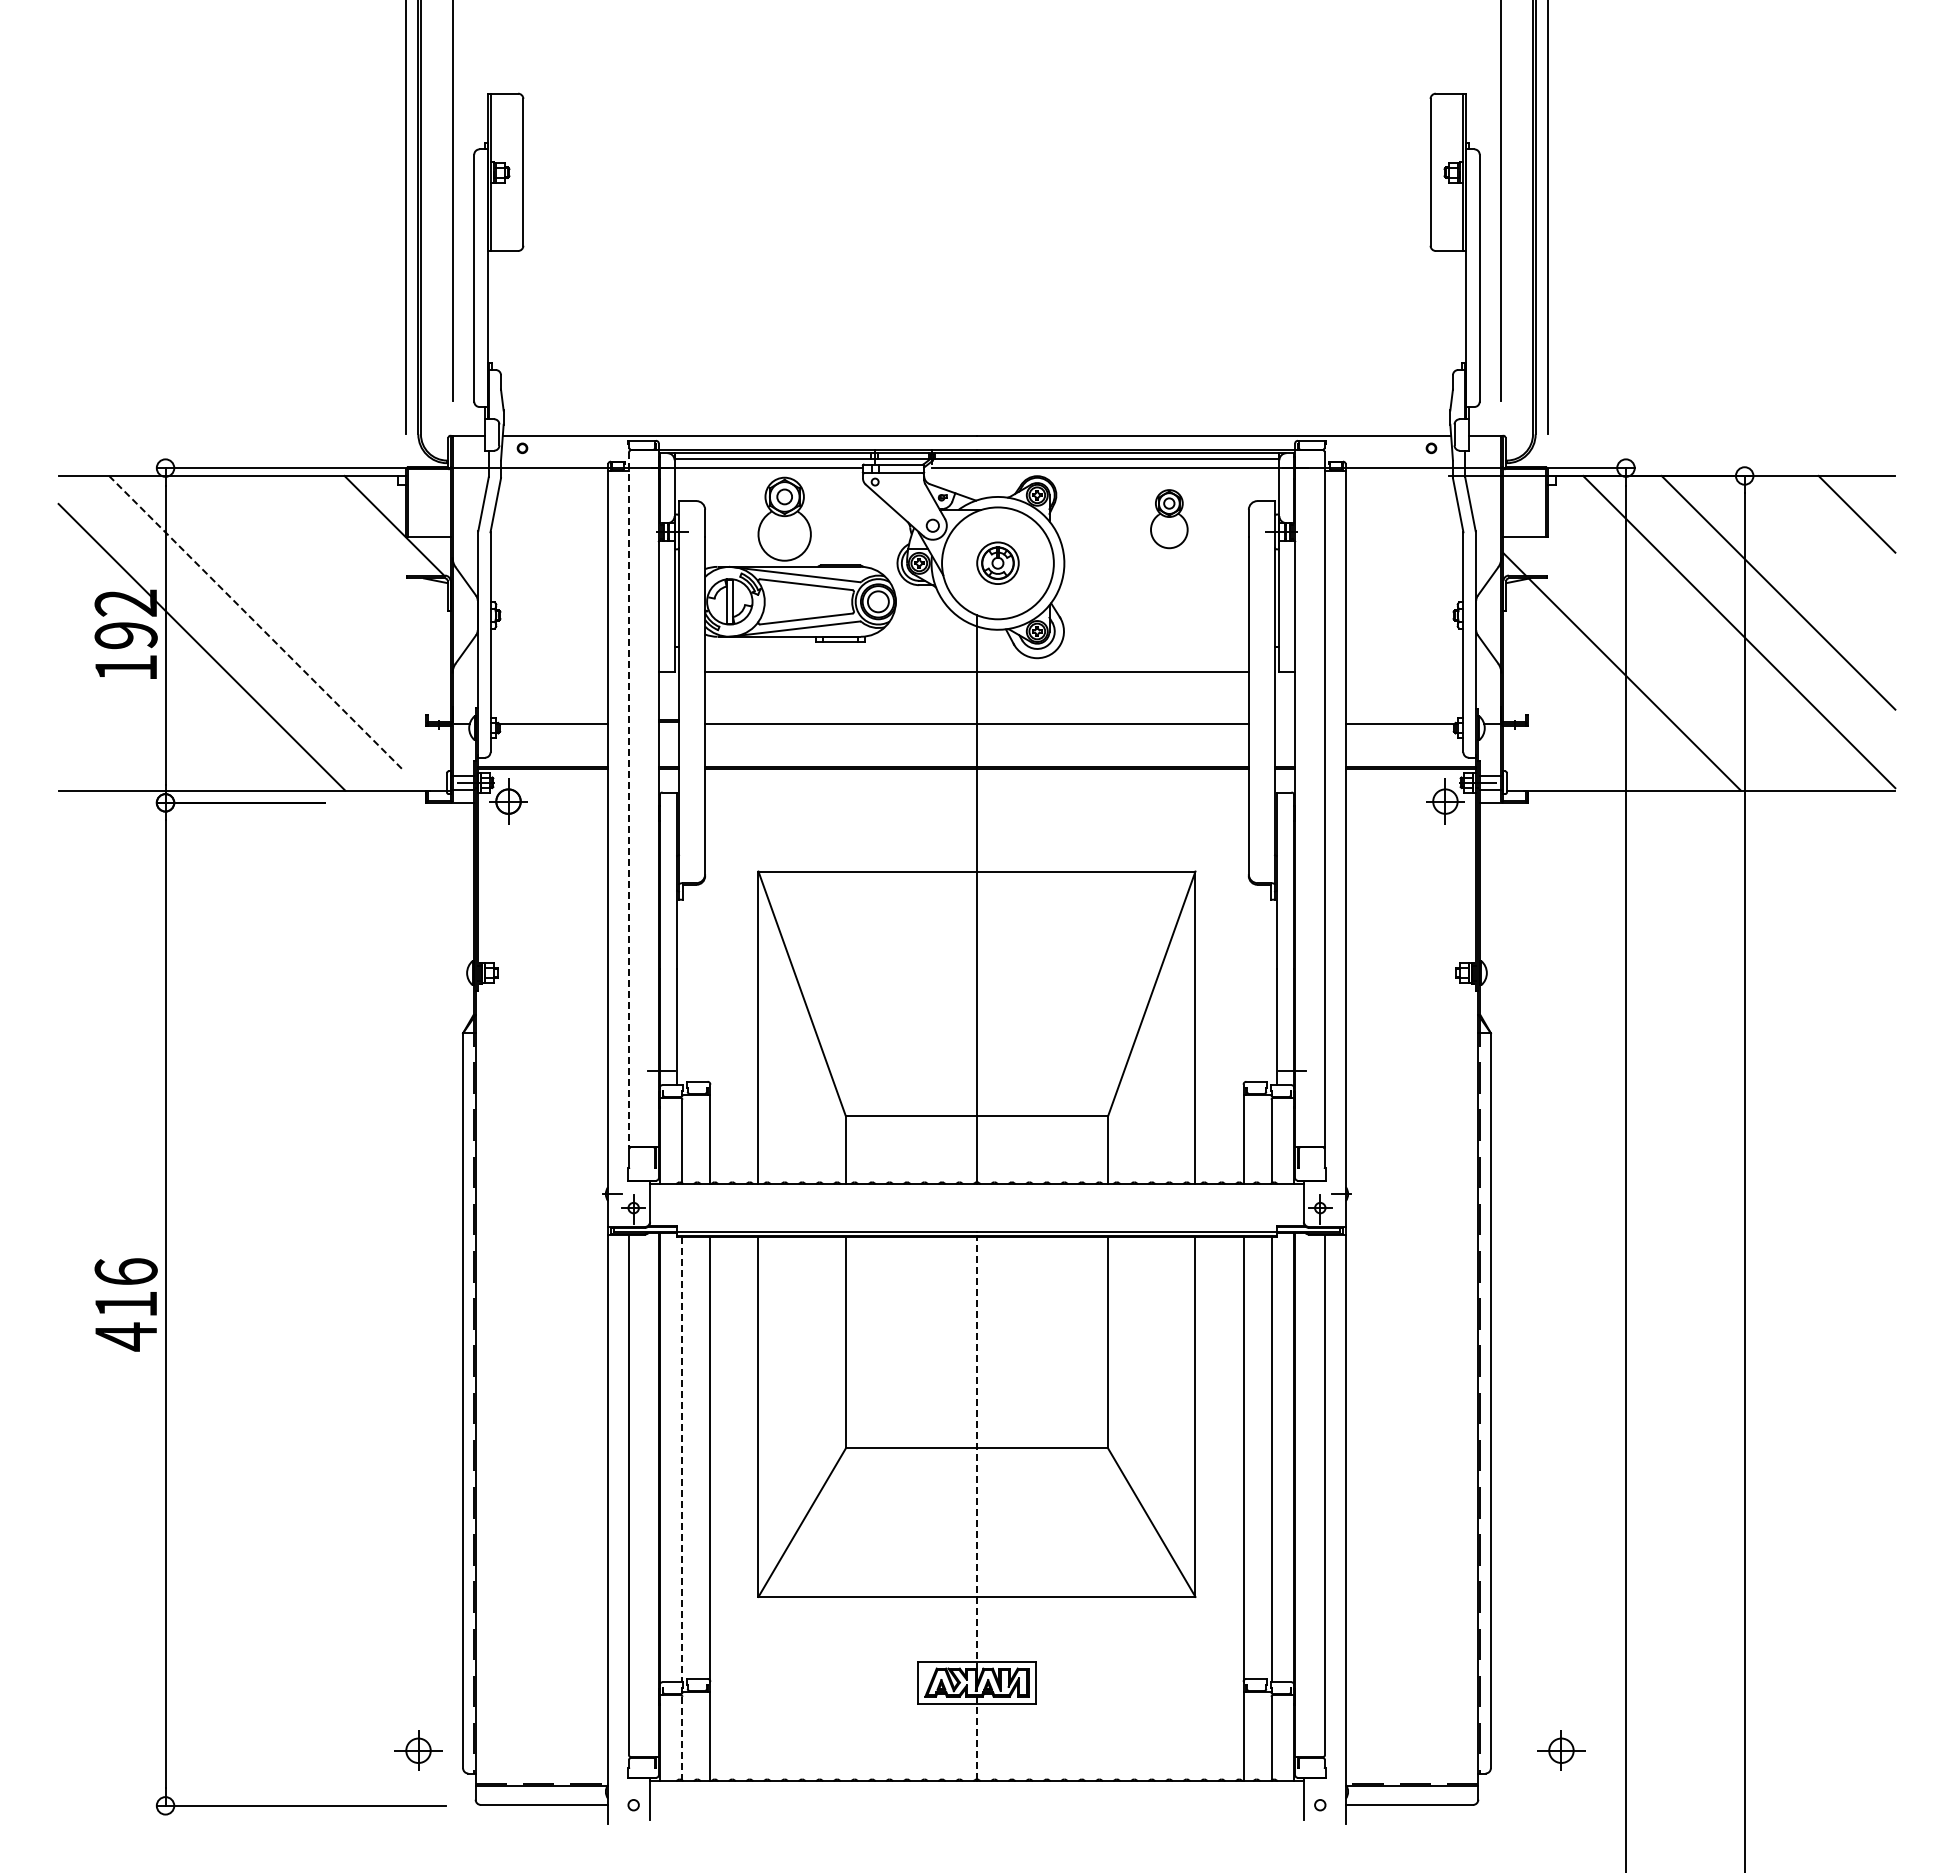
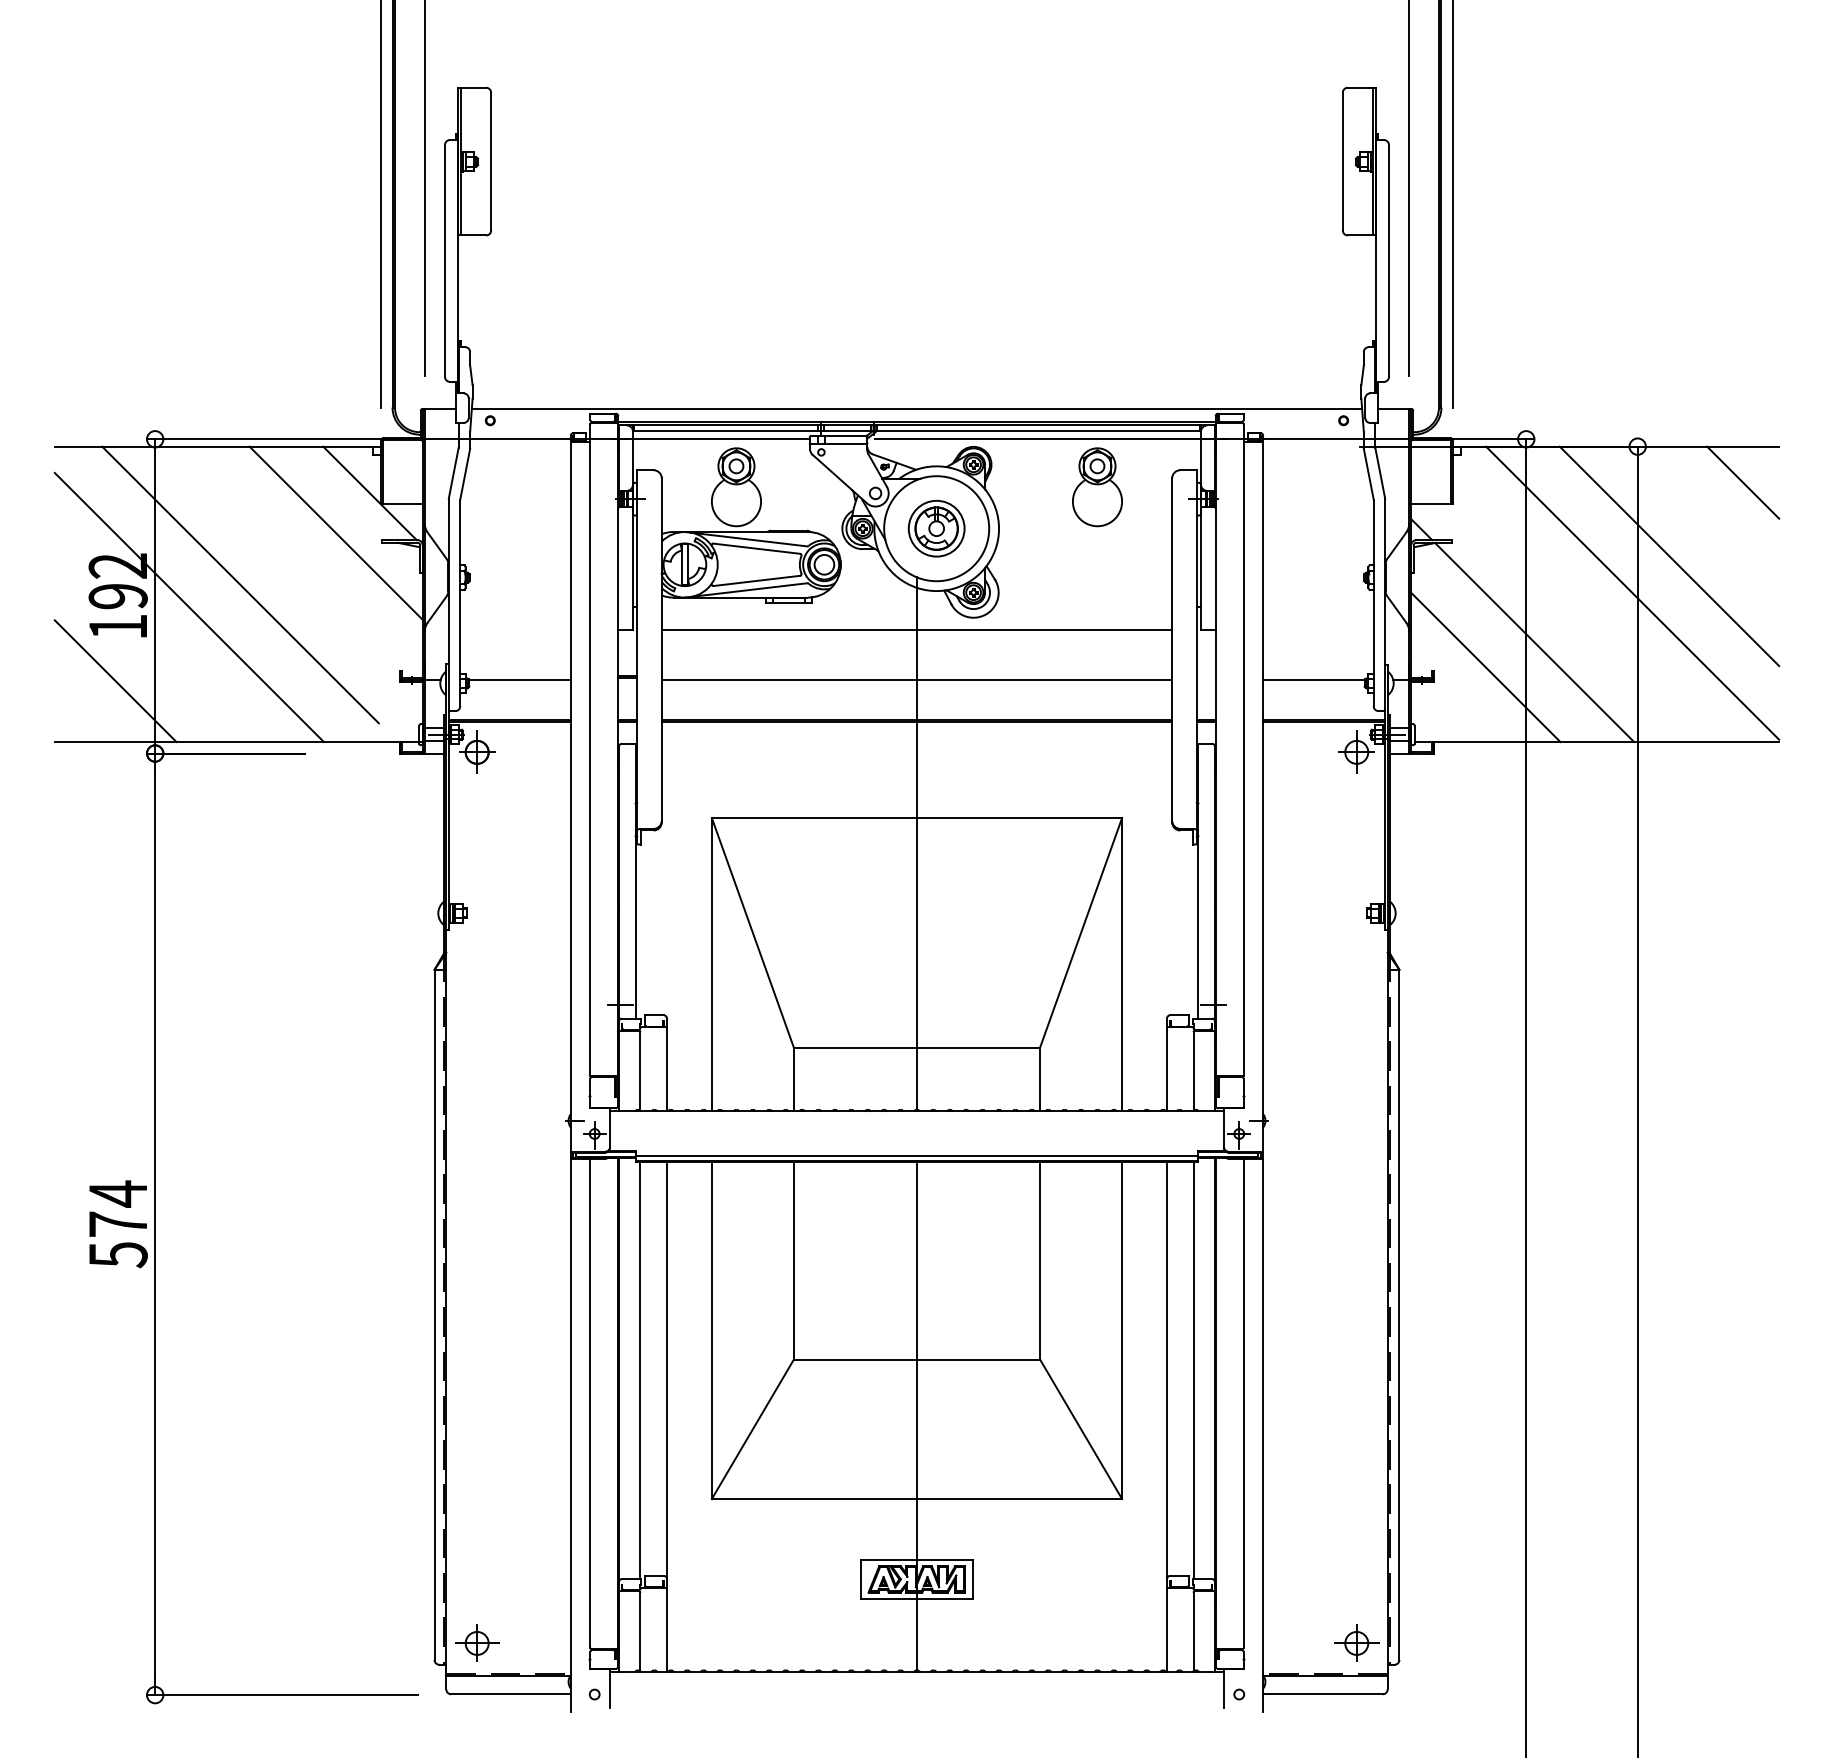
part: (1169, 518) -> (1097, 486), size x1.43
part: (997, 562) -> (936, 527), size x1.43
line: (358, 567) -> (336, 532), added
line: (256, 623) -> (240, 585), dashed -> solid
line: (1582, 710) -> (1485, 666), added
line: (123, 725) -> (115, 680), added
line: (629, 799) -> (590, 750), dashed -> solid
text: (125, 1304) -> (117, 1224), 416 -> 574
line: (682, 1460) -> (640, 1370), dashed -> solid
line: (976, 1507) -> (916, 1415), dashed -> solid
line: (682, 1738) -> (640, 1631), dashed -> solid
part: (418, 1750) -> (477, 1643), moved
part: (1561, 1750) -> (1356, 1643), moved

